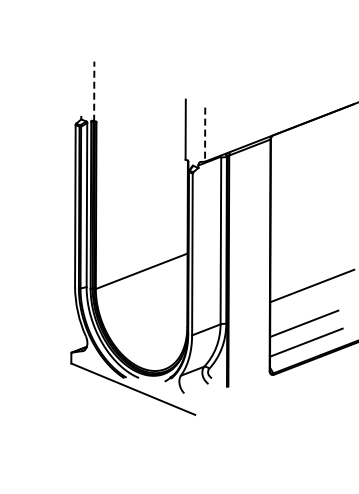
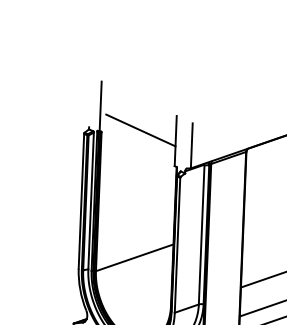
line: (94, 91) -> (100, 106), dashed -> solid
line: (143, 118) -> (140, 130), added
line: (205, 135) -> (192, 146), dashed -> solid

